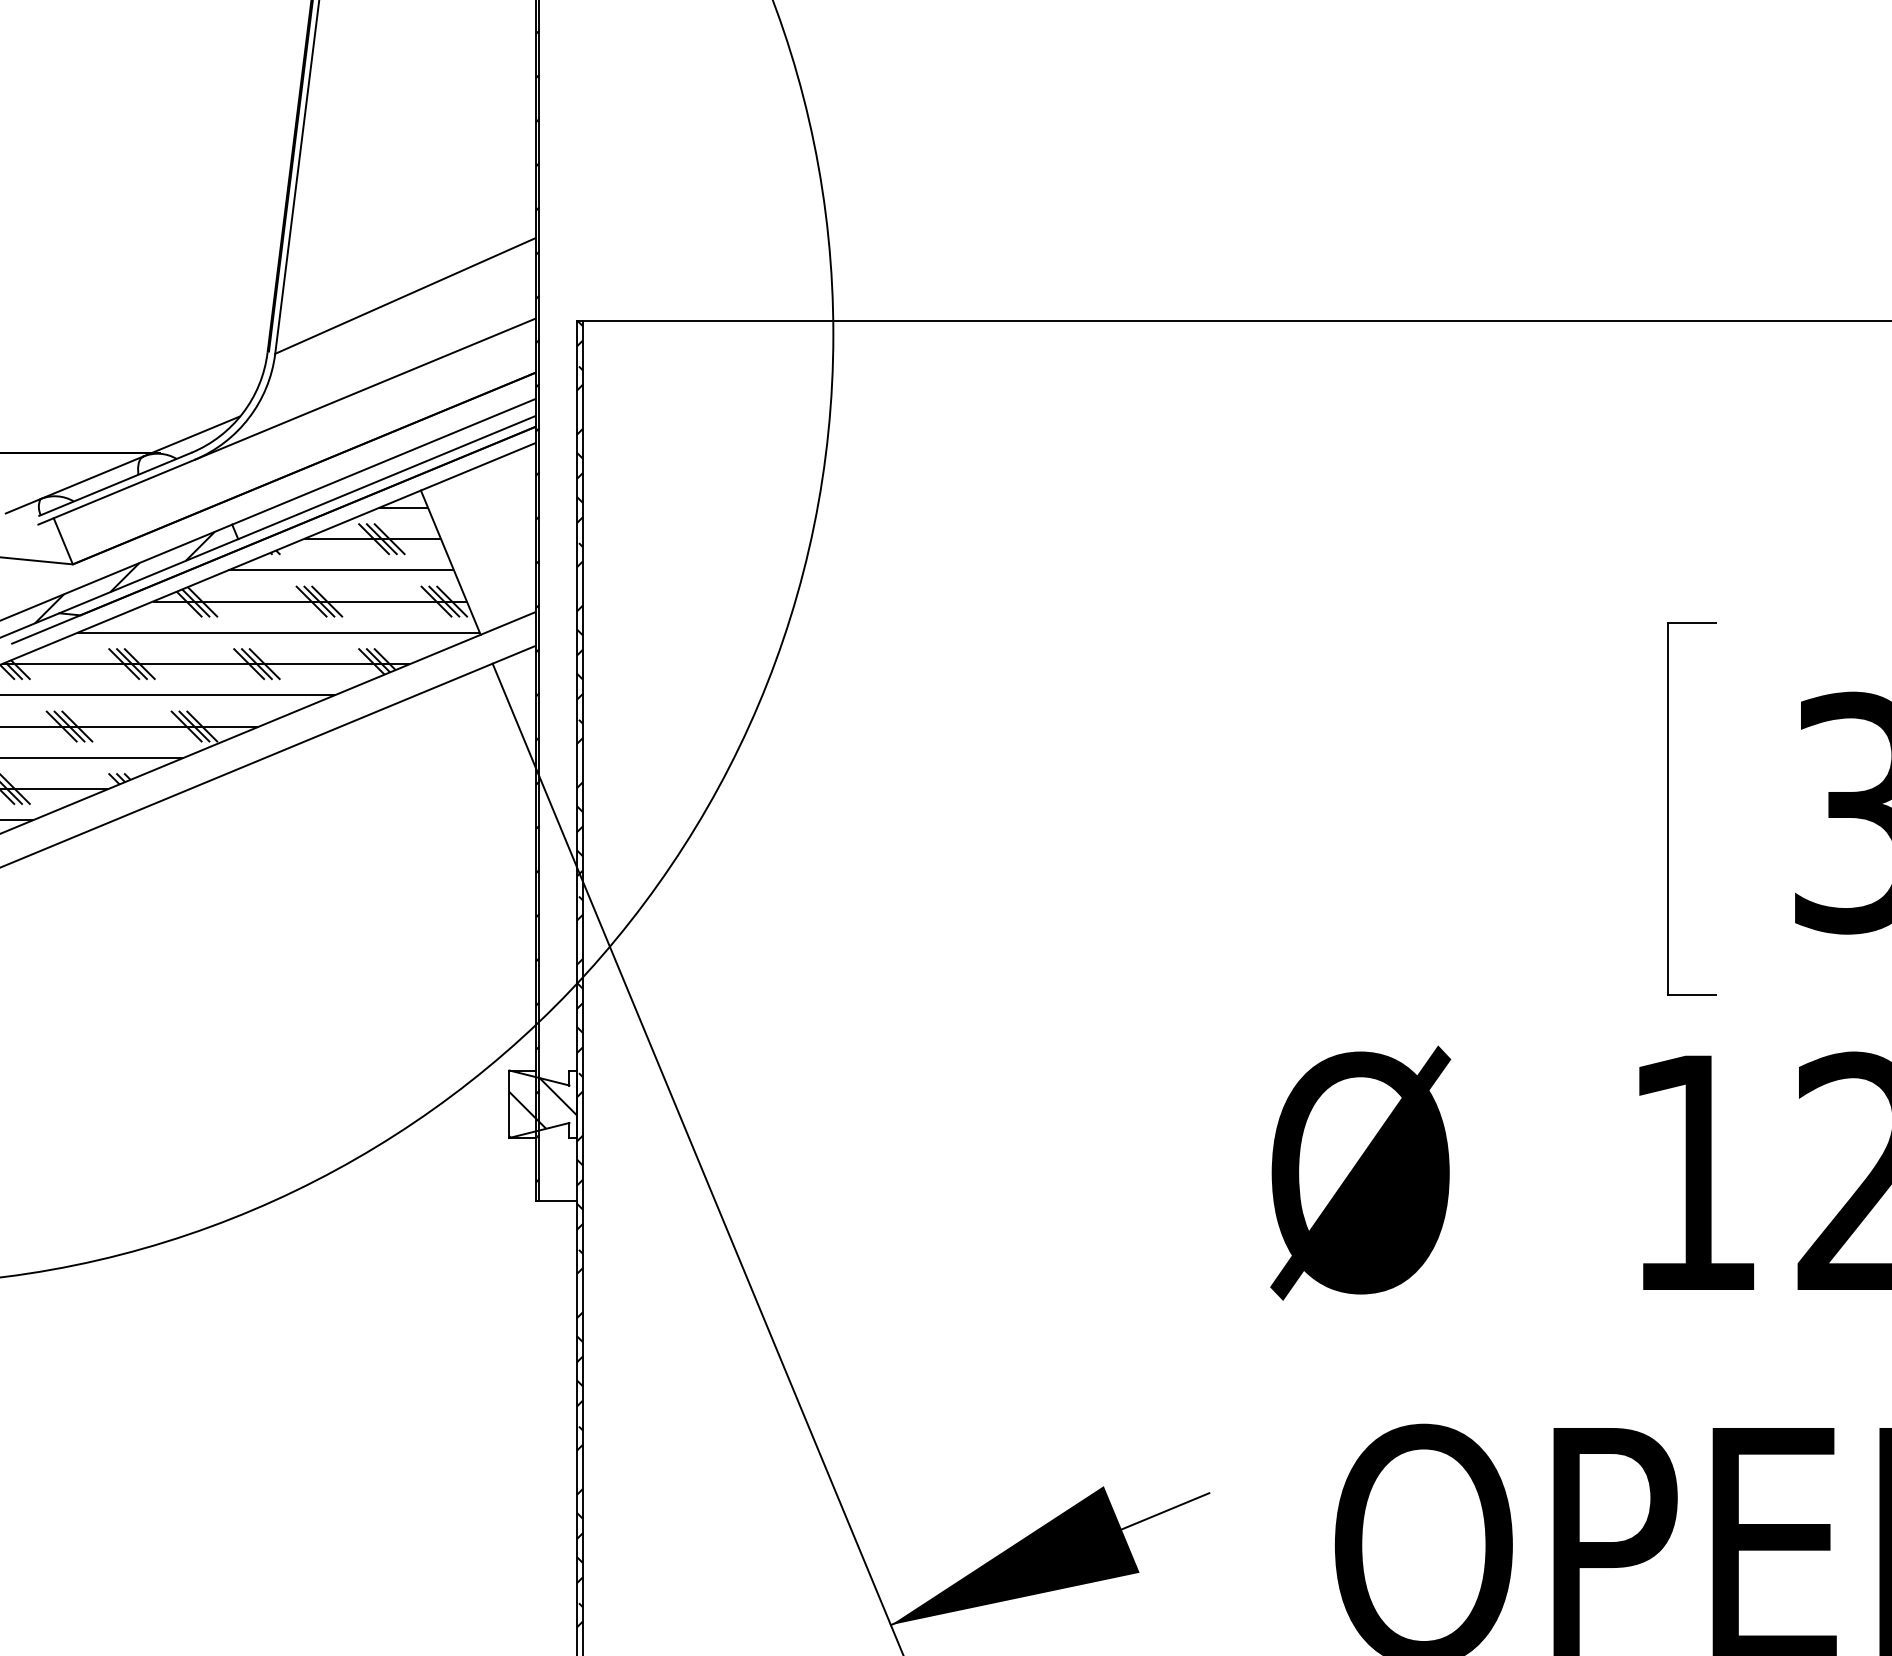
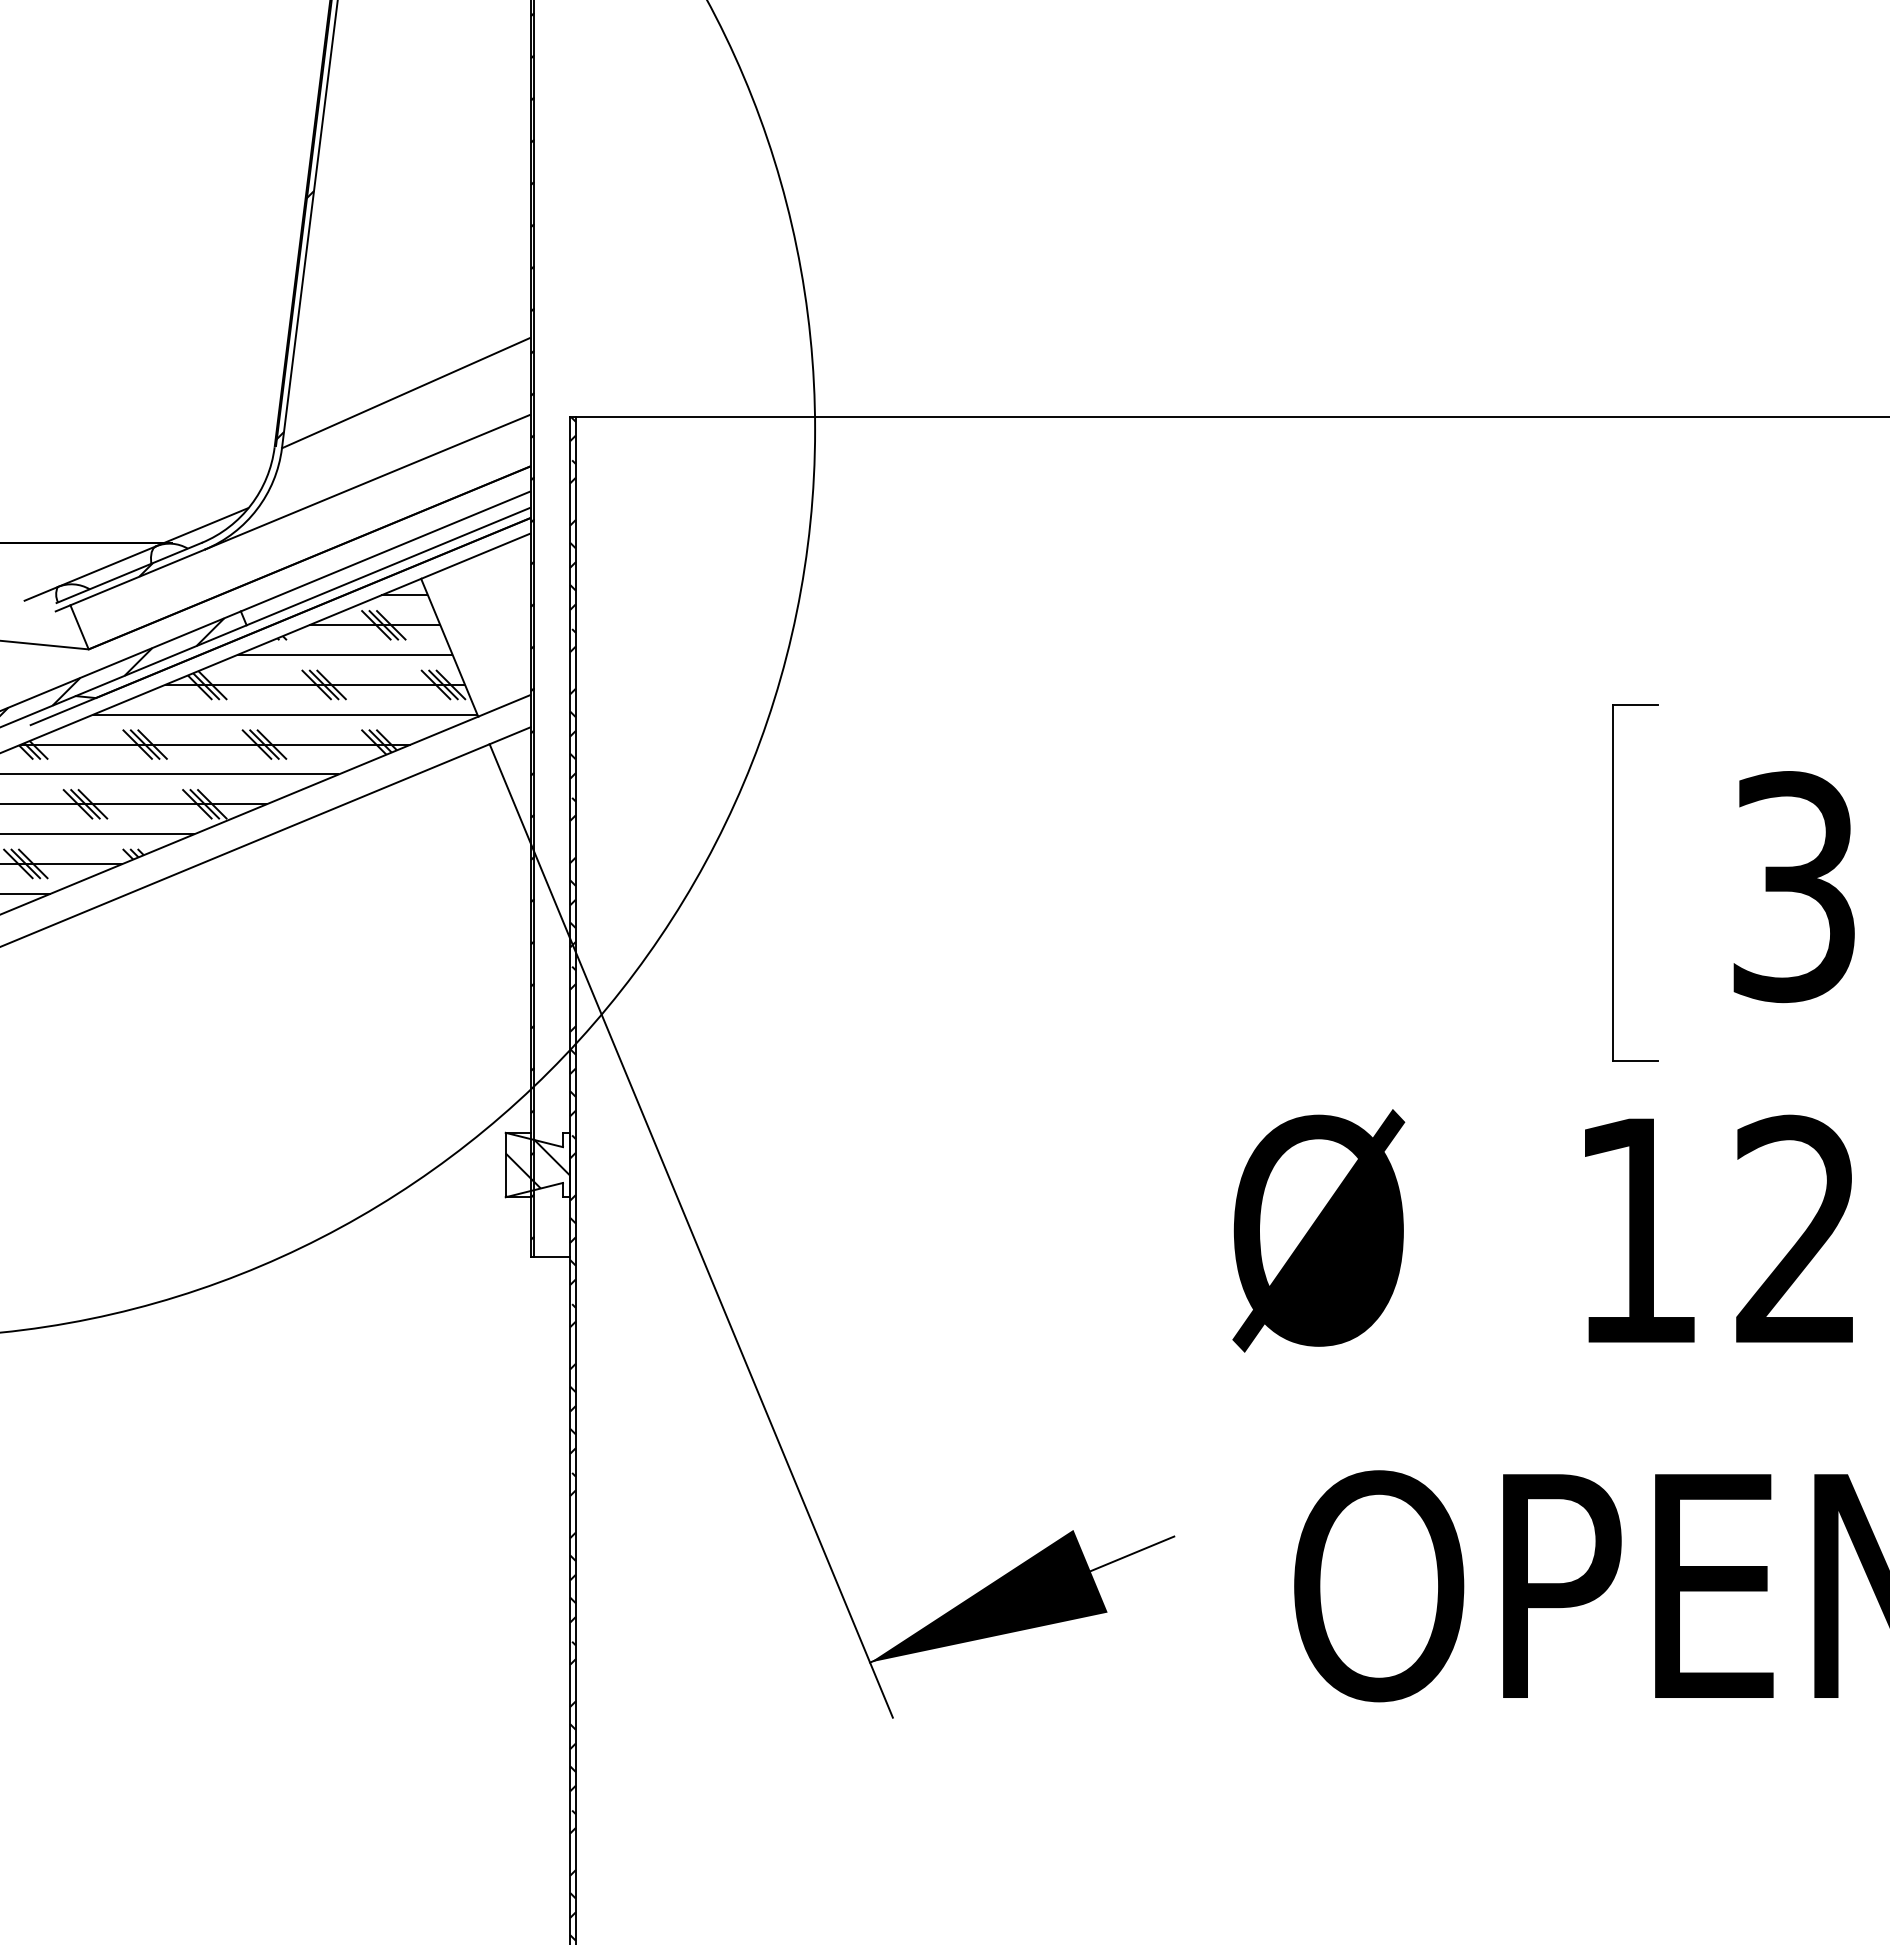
hatch: (217, 286) -> (226, 383), added

